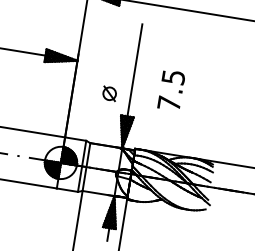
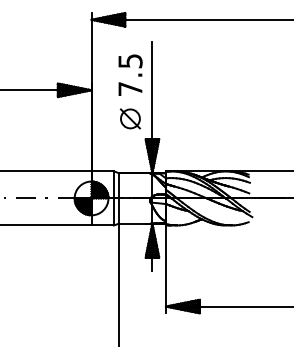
text: (171, 89) -> (130, 74), moved
part: (108, 93) -> (129, 118), size x1.43

